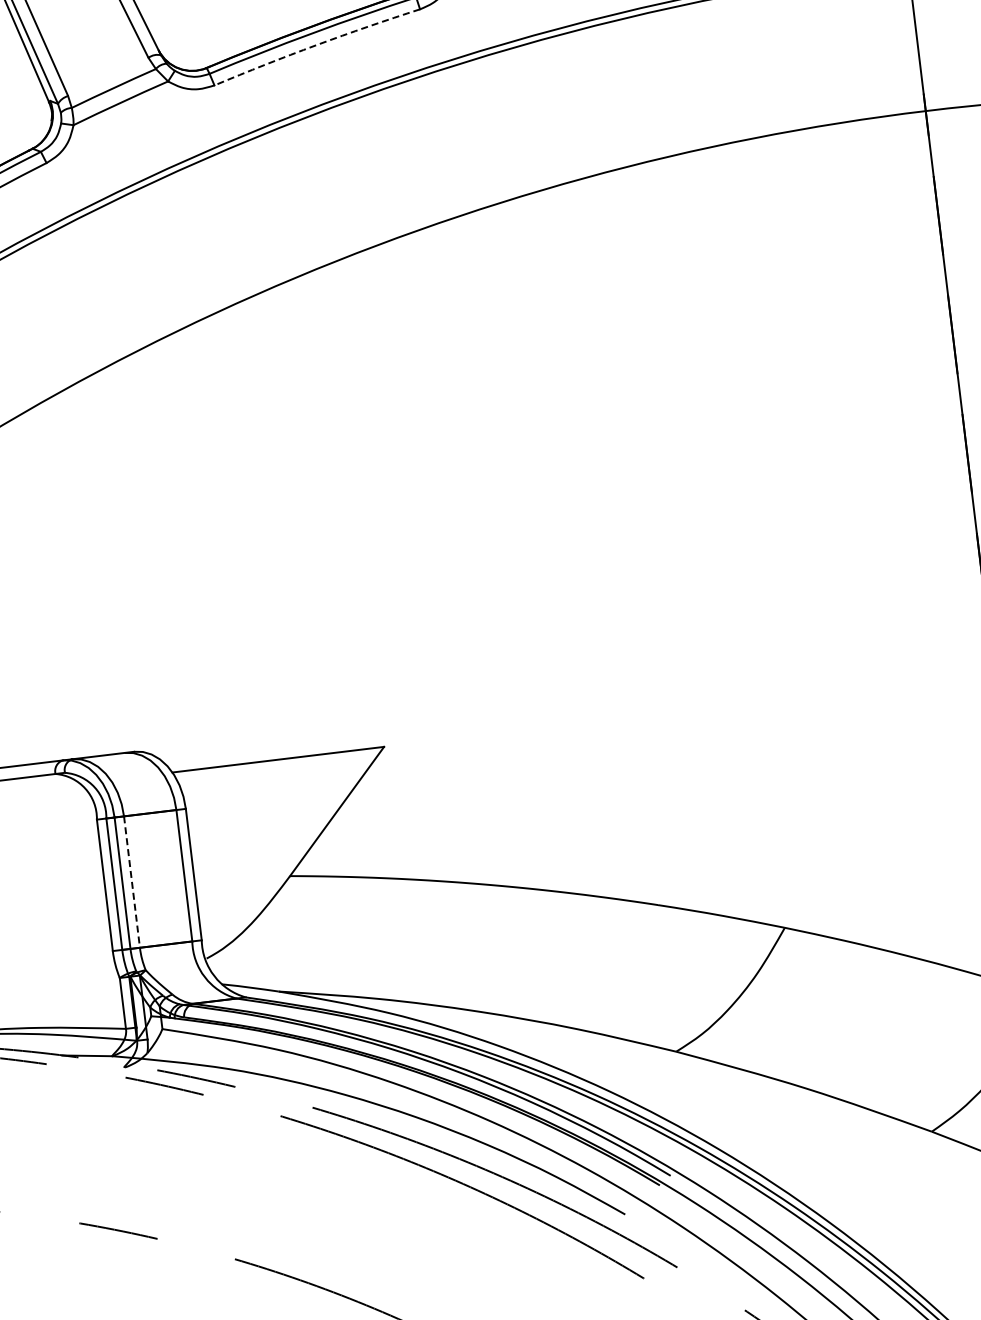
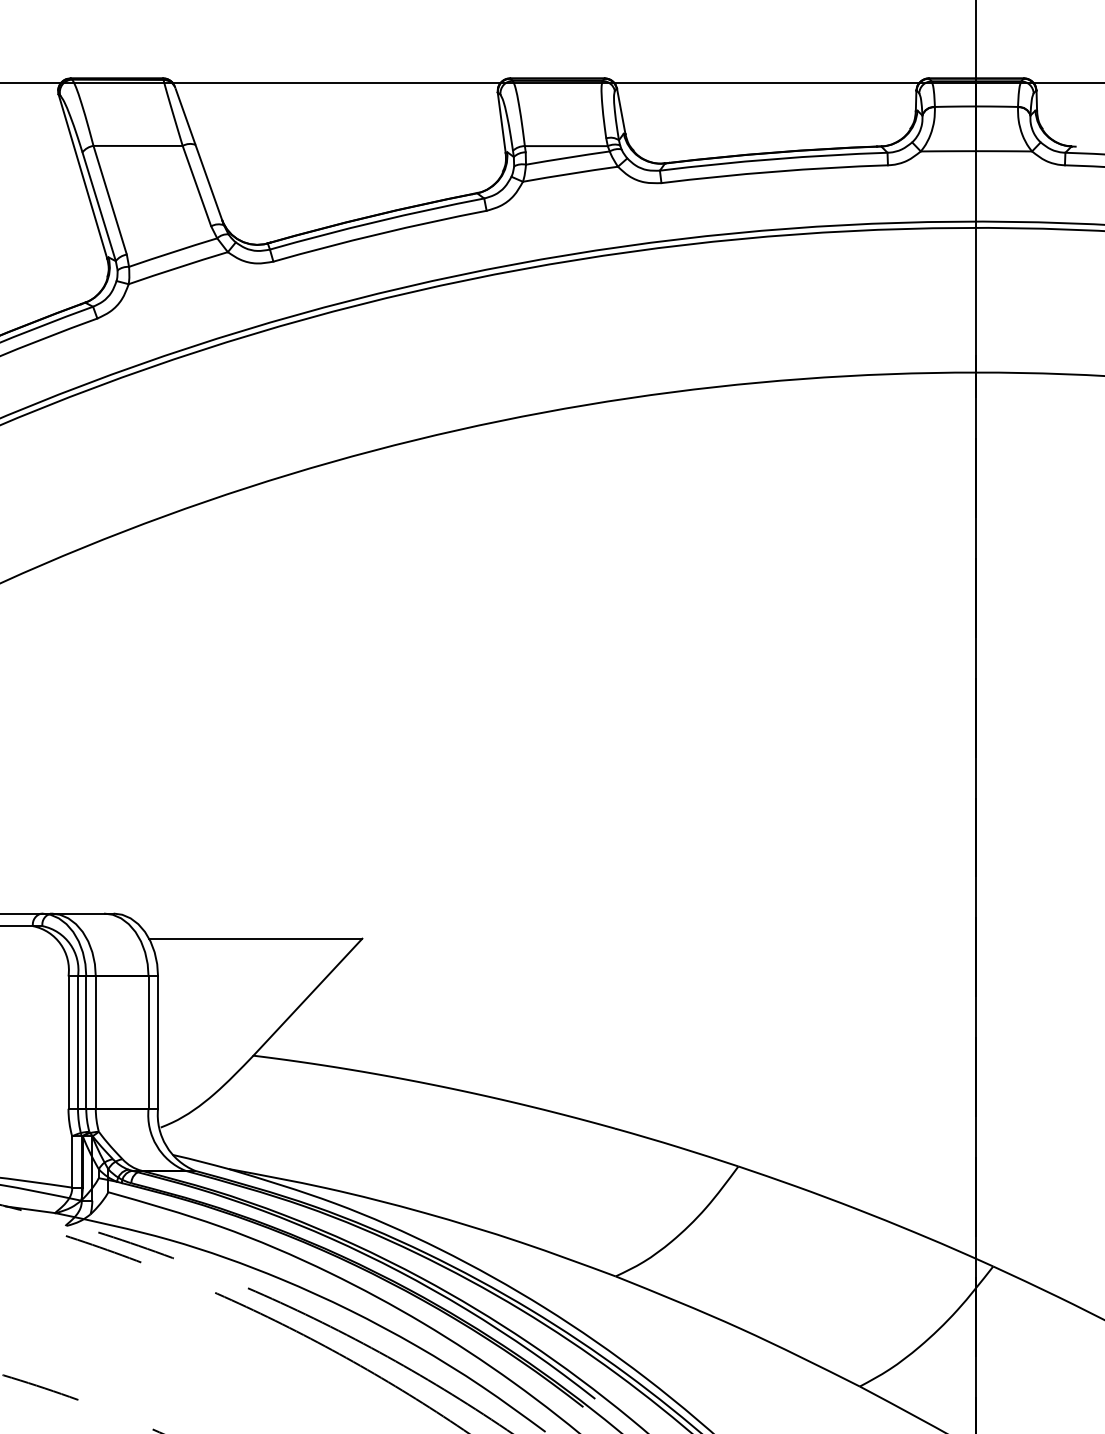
arc: (316, 44) -> (379, 233), dashed -> solid
line: (131, 882) -> (95, 1043), dashed -> solid

